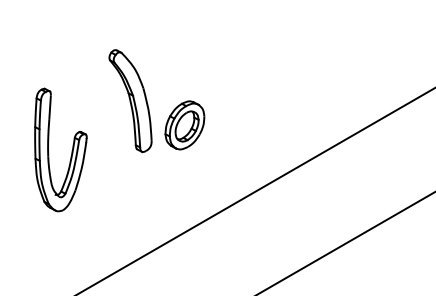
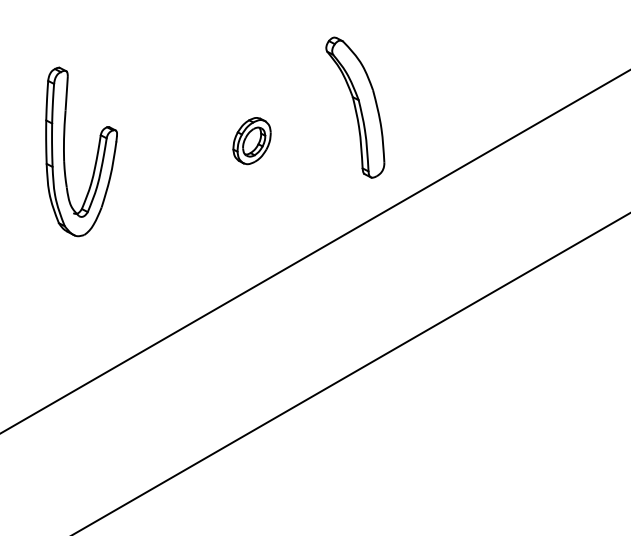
part: (130, 100) -> (355, 107), moved
part: (184, 124) -> (251, 140), size x0.7
part: (71, 151) -> (96, 153), moved

